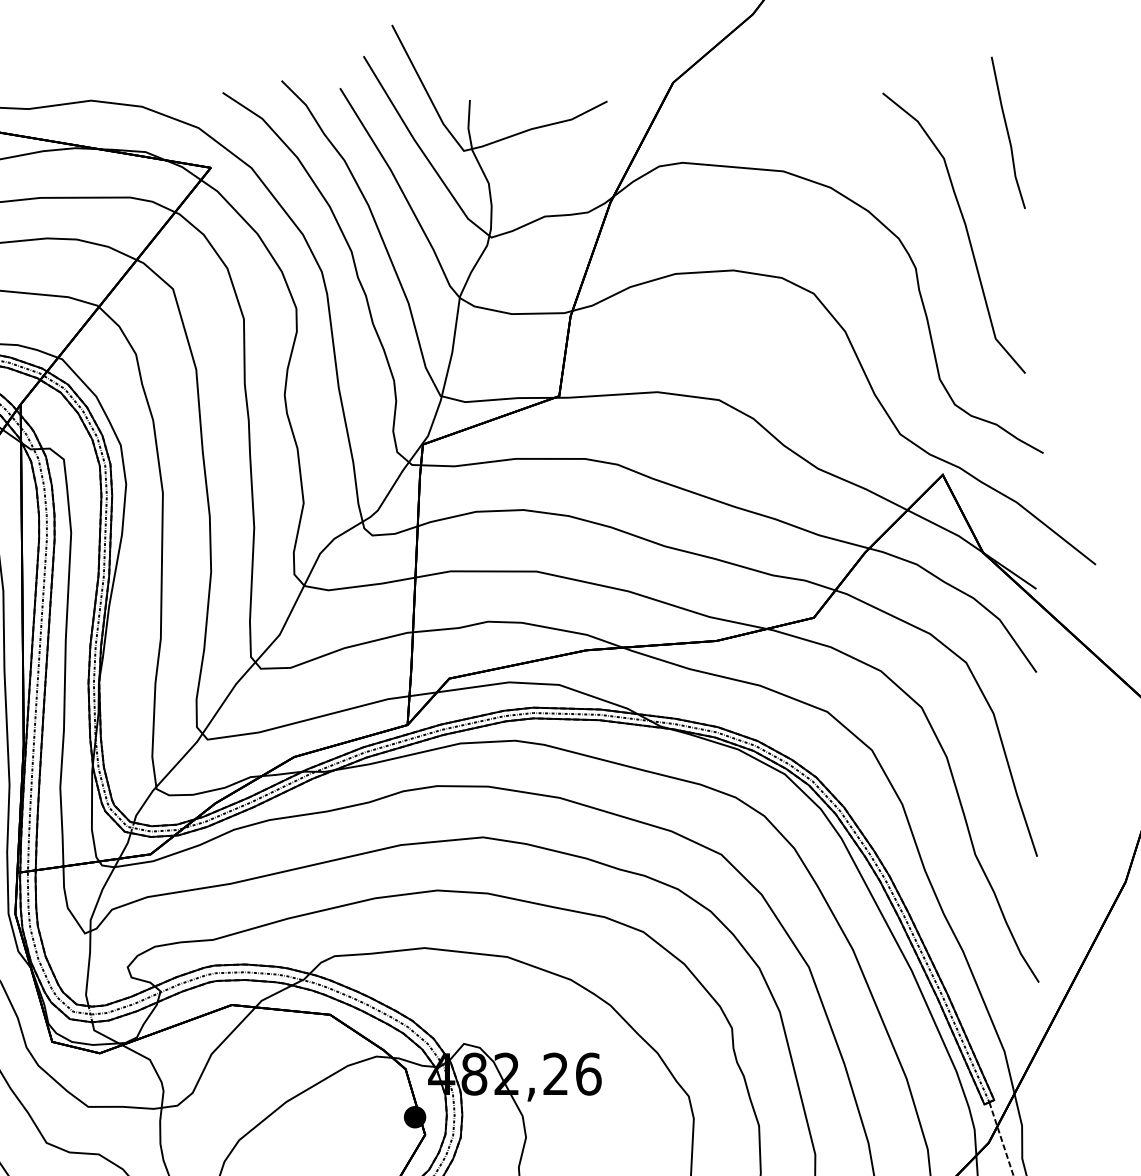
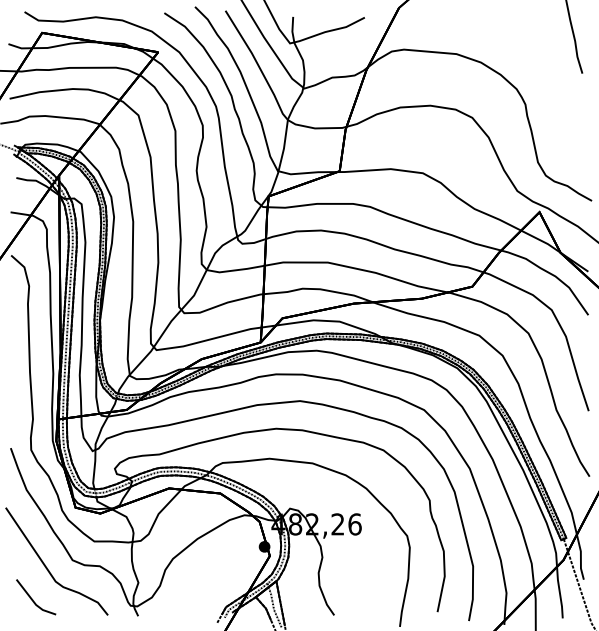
curve: (963, 227) -> (550, 83), removed

